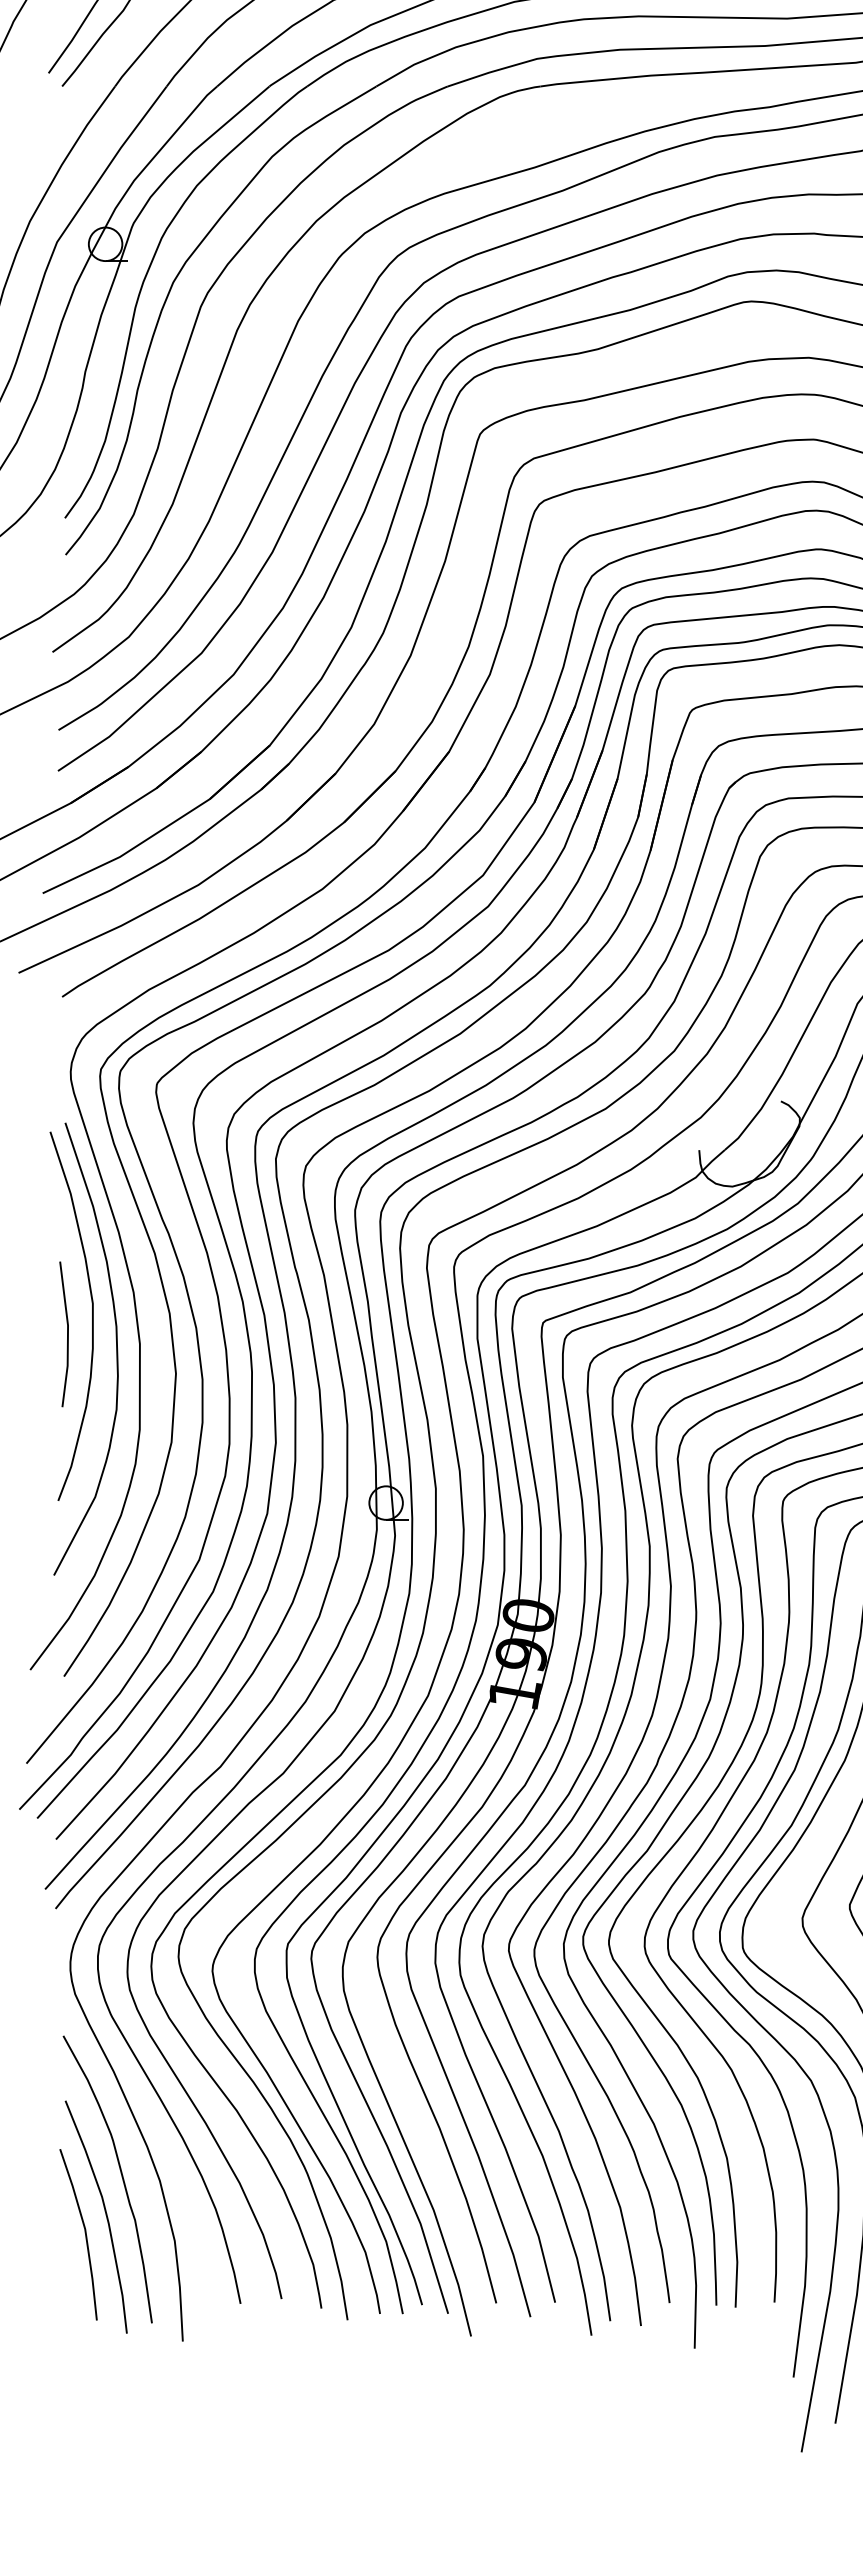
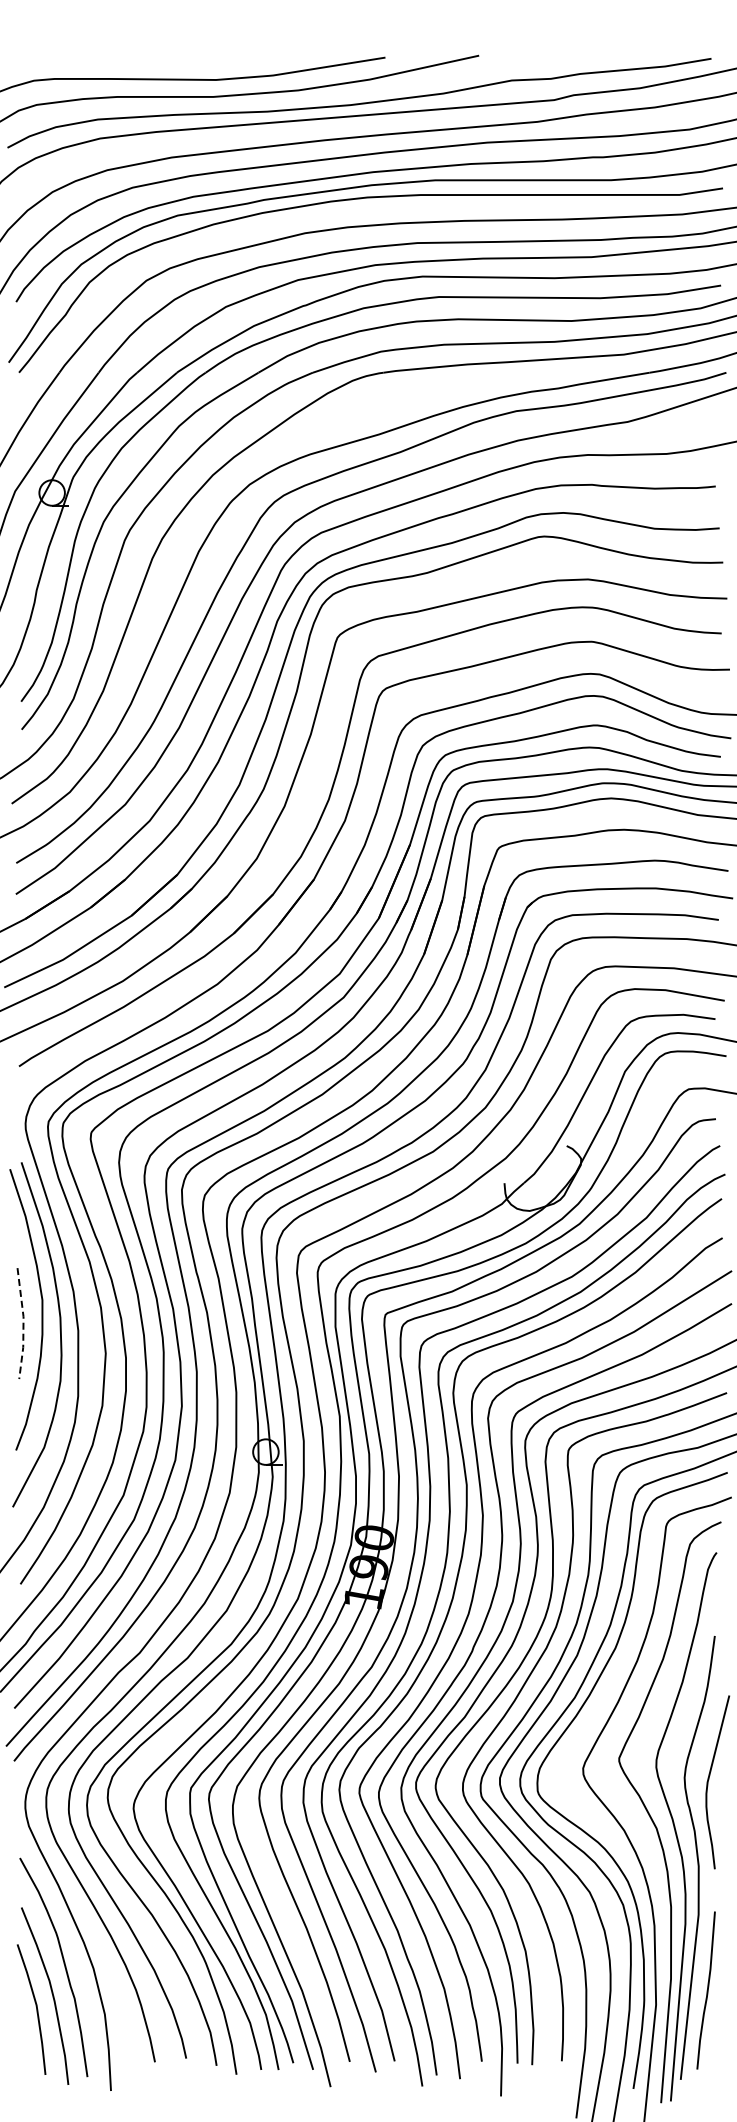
line: (67, 1334) -> (23, 1323), solid -> dashed

